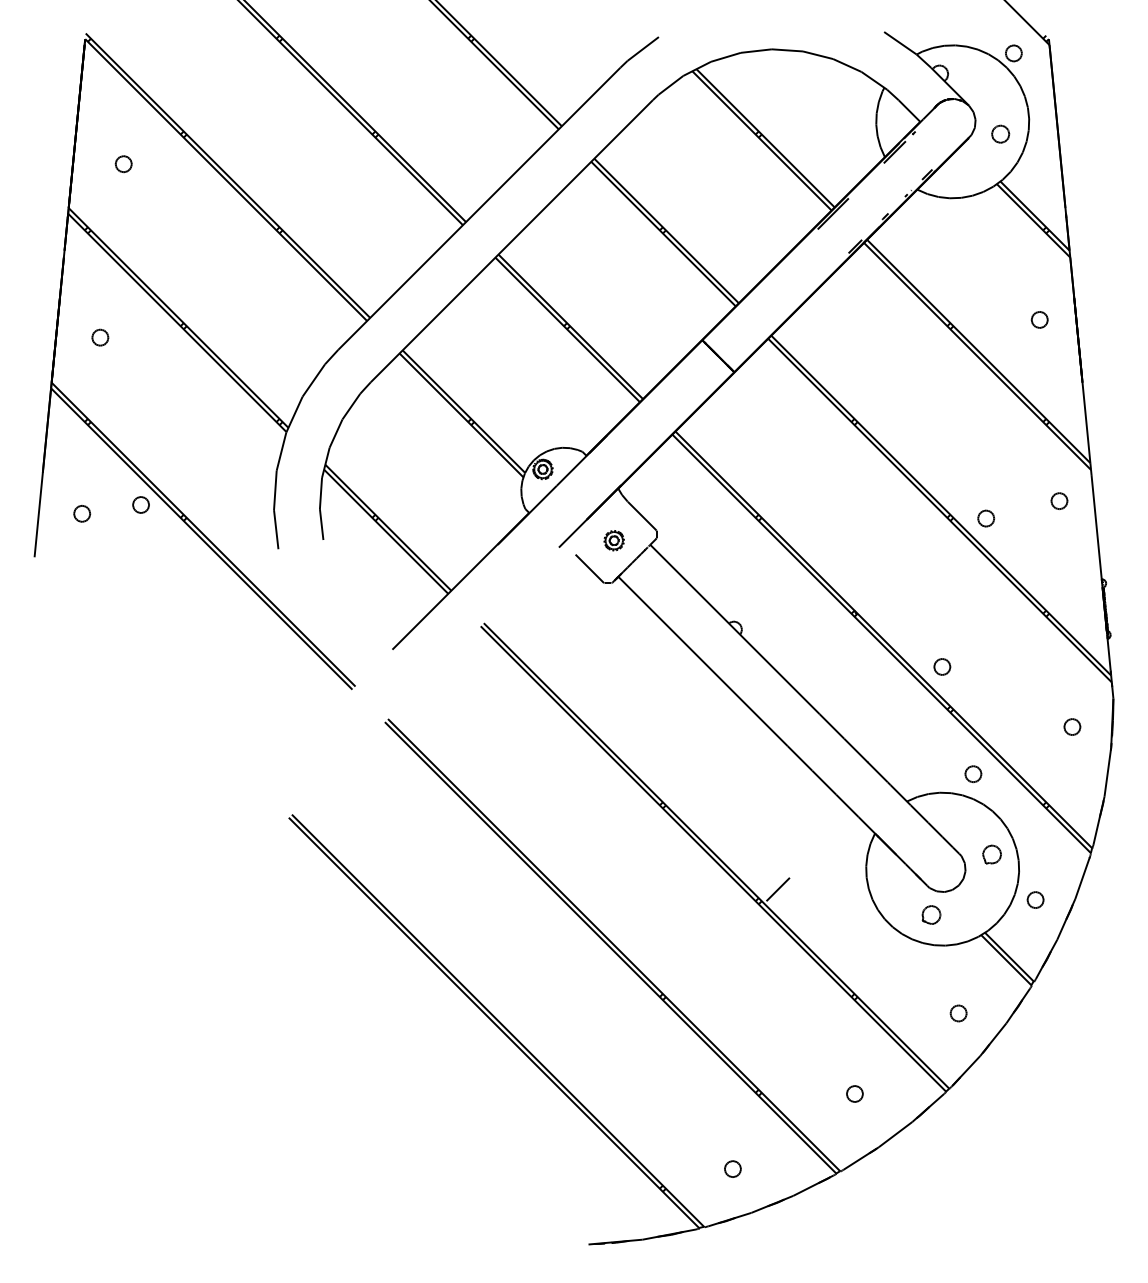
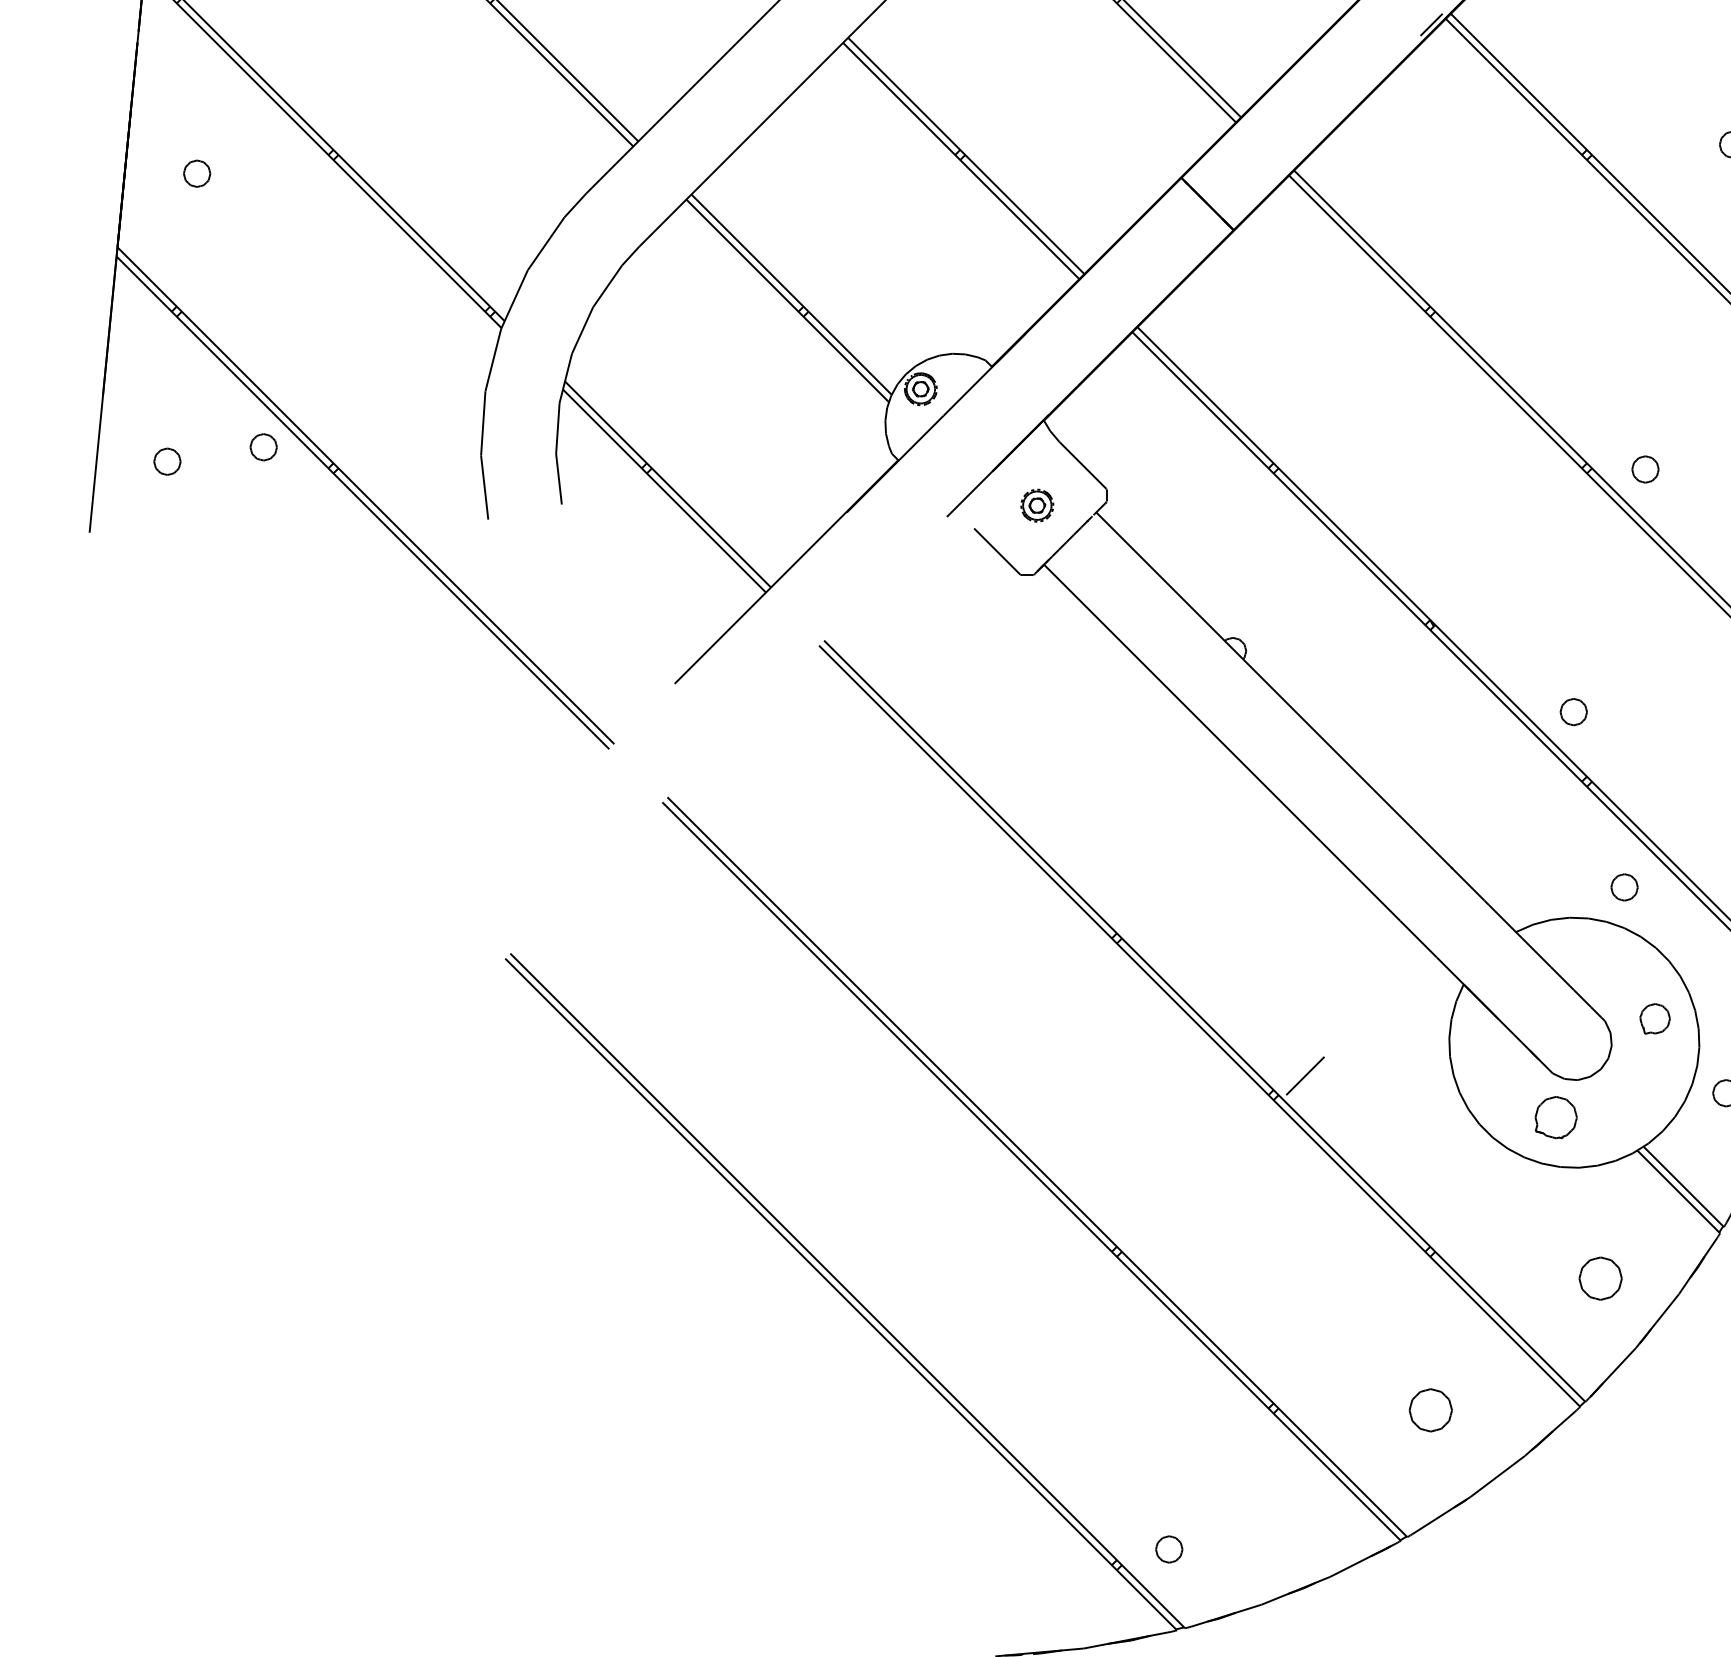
part: (931, 914) -> (1556, 1116), size x1.4
part: (958, 1013) -> (1600, 1278), size x1.6
part: (854, 1093) -> (1430, 1409), size x1.6
part: (732, 1168) -> (1168, 1548), moved

